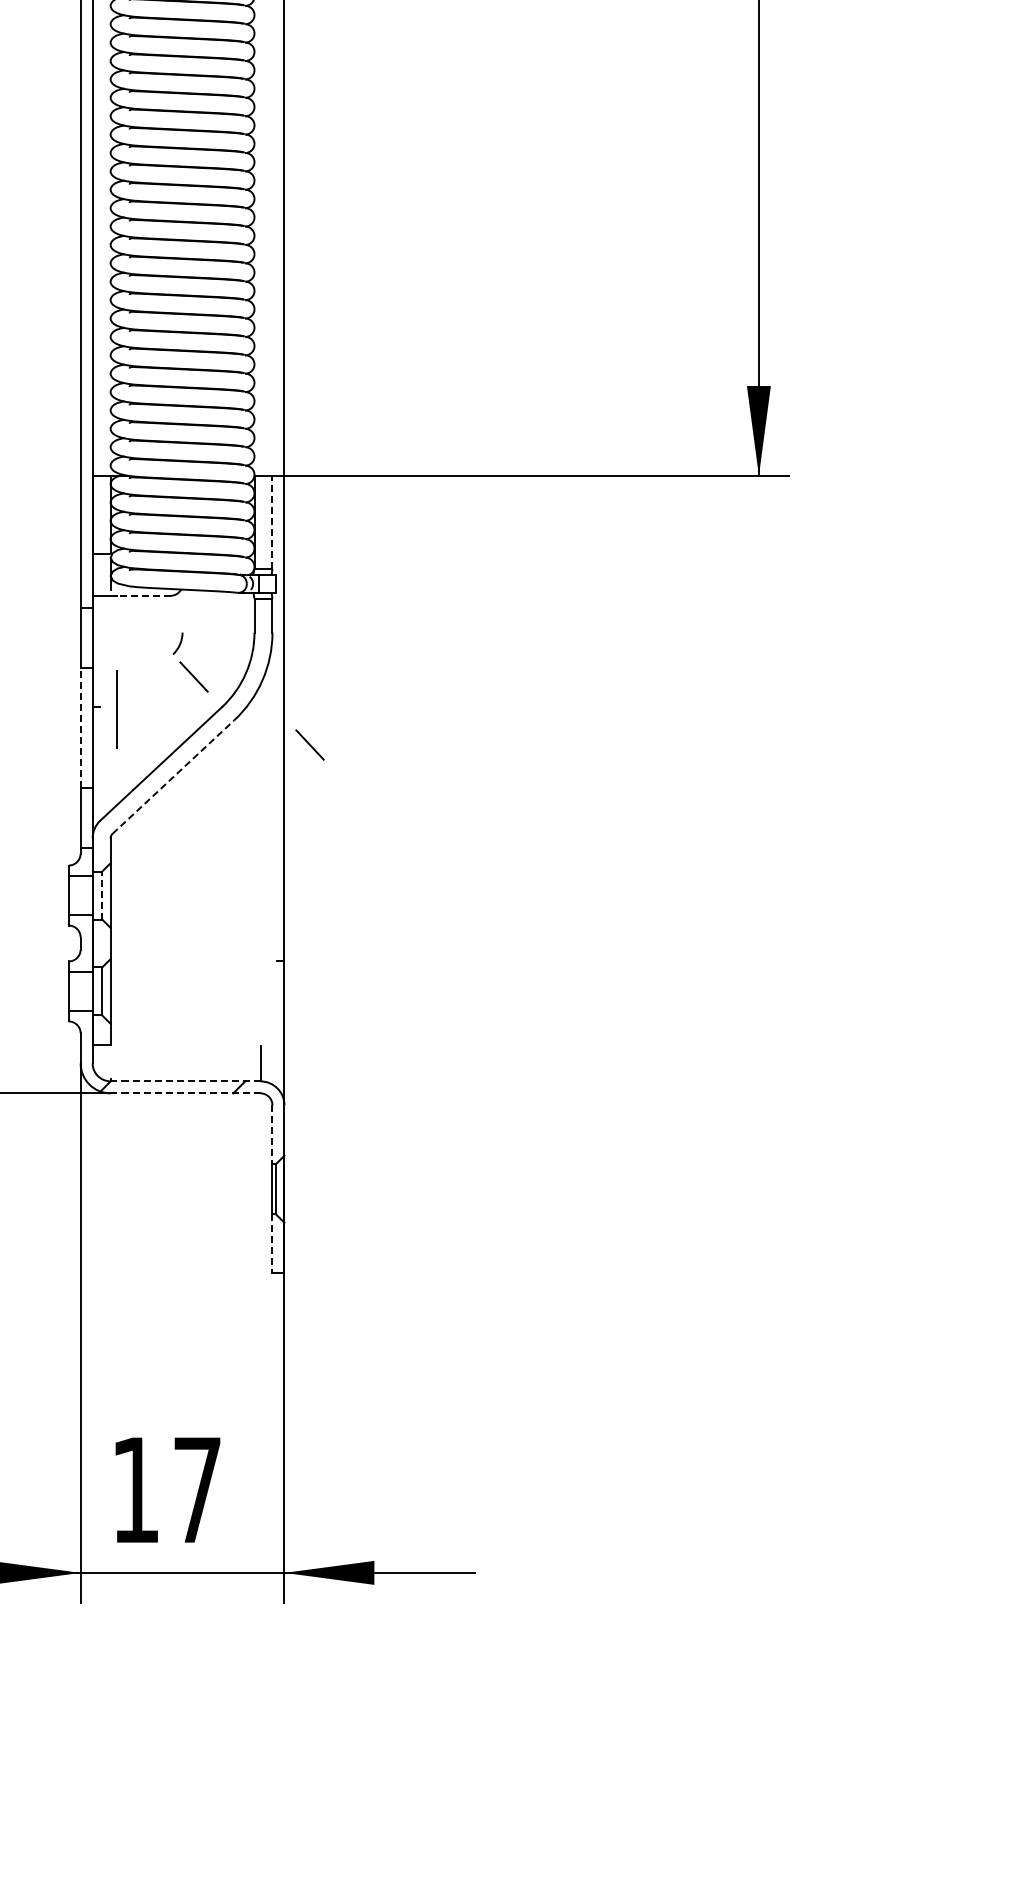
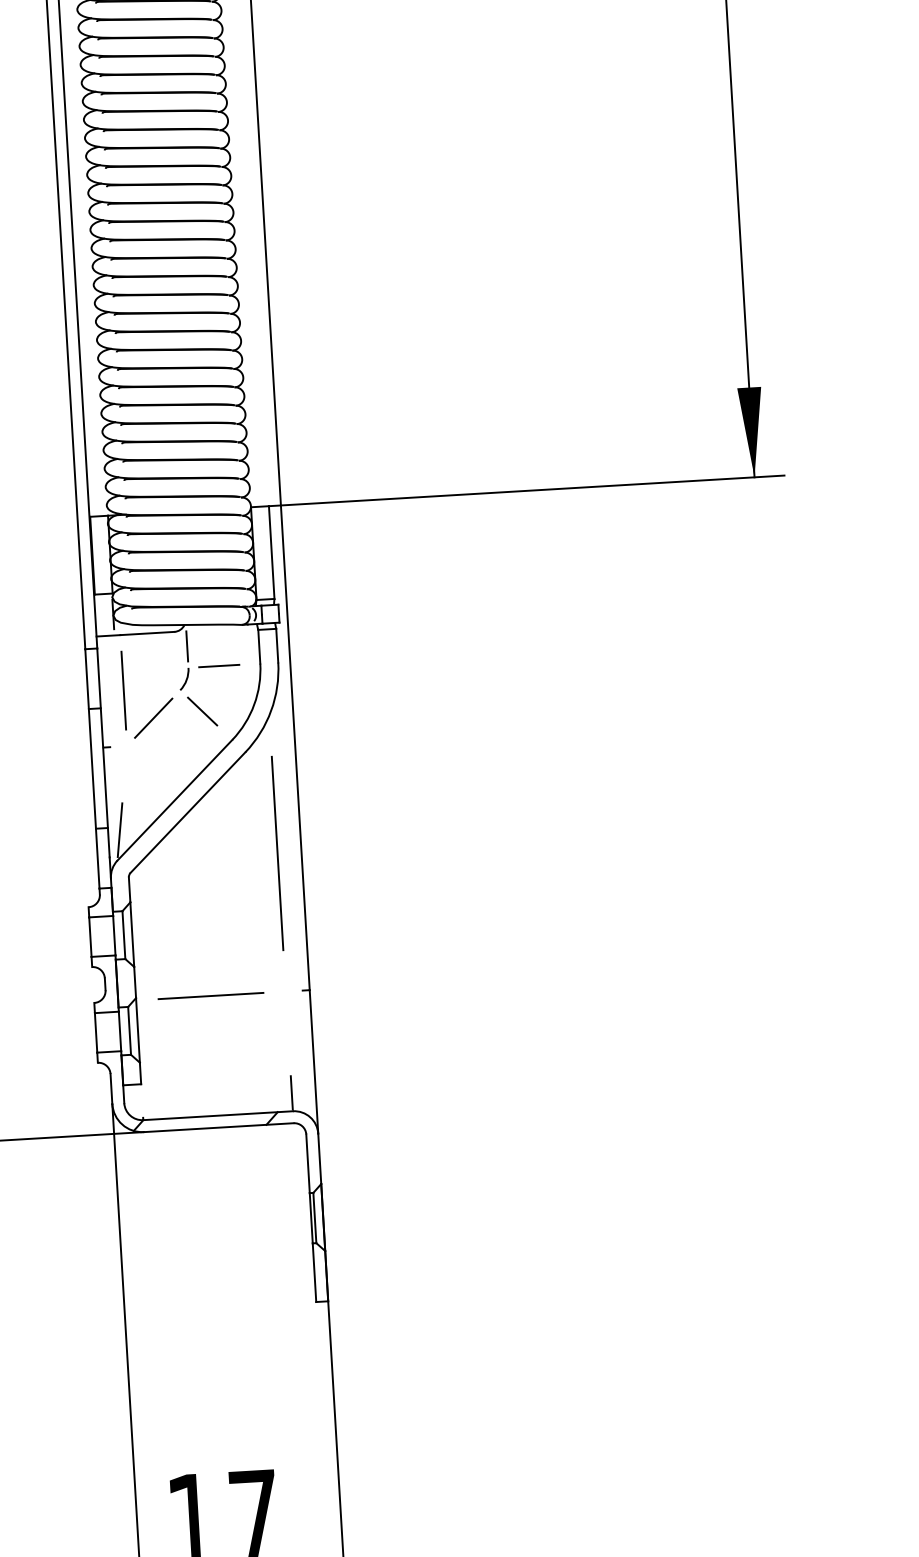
line: (272, 521) -> (271, 551), dashed -> solid
line: (143, 595) -> (147, 633), dashed -> solid
line: (182, 611) -> (187, 646), added
line: (213, 632) -> (219, 665), added
line: (144, 680) -> (153, 717), added
line: (116, 709) -> (123, 690), moved
line: (80, 727) -> (92, 768), dashed -> solid
line: (309, 744) -> (321, 772), removed
line: (173, 776) -> (187, 812), dashed -> solid
line: (104, 790) -> (119, 830), added
line: (260, 822) -> (277, 852), added
line: (102, 895) -> (124, 935), dashed -> solid
line: (185, 961) -> (210, 996), added
line: (185, 1081) -> (218, 1115), dashed -> solid
line: (185, 1093) -> (218, 1127), dashed -> solid
line: (272, 1135) -> (308, 1164), dashed -> solid
line: (272, 1244) -> (314, 1273), dashed -> solid

